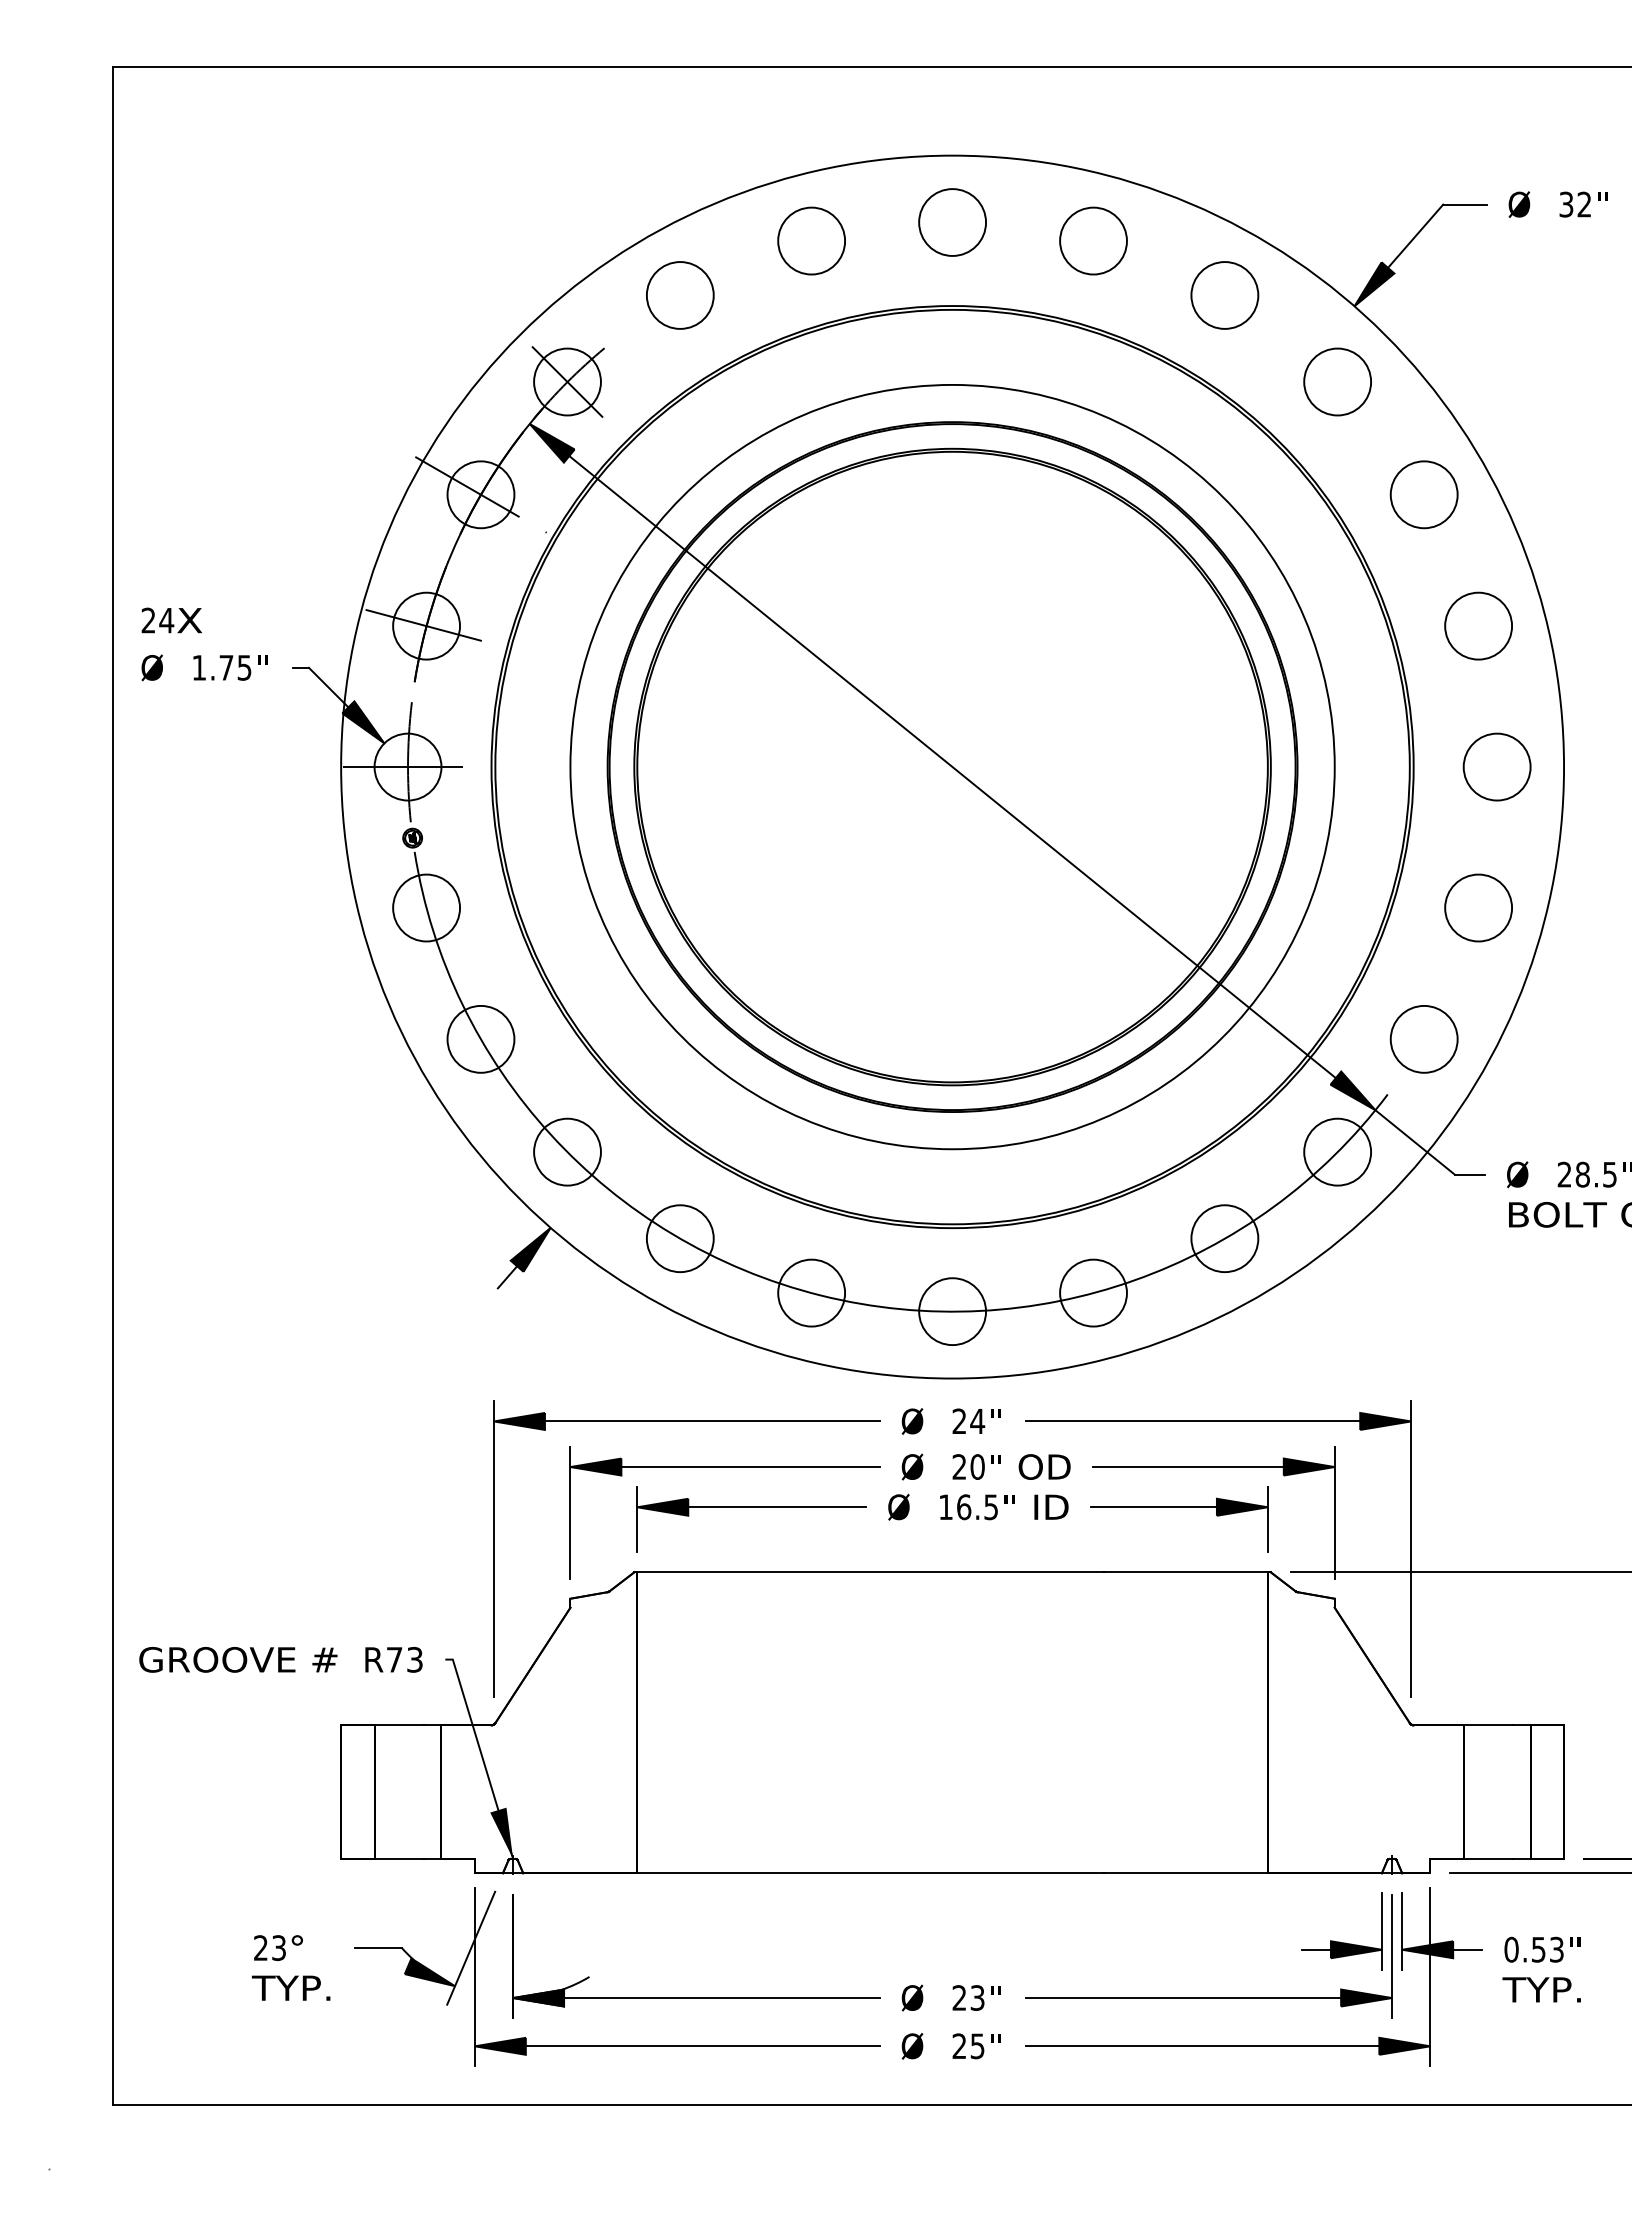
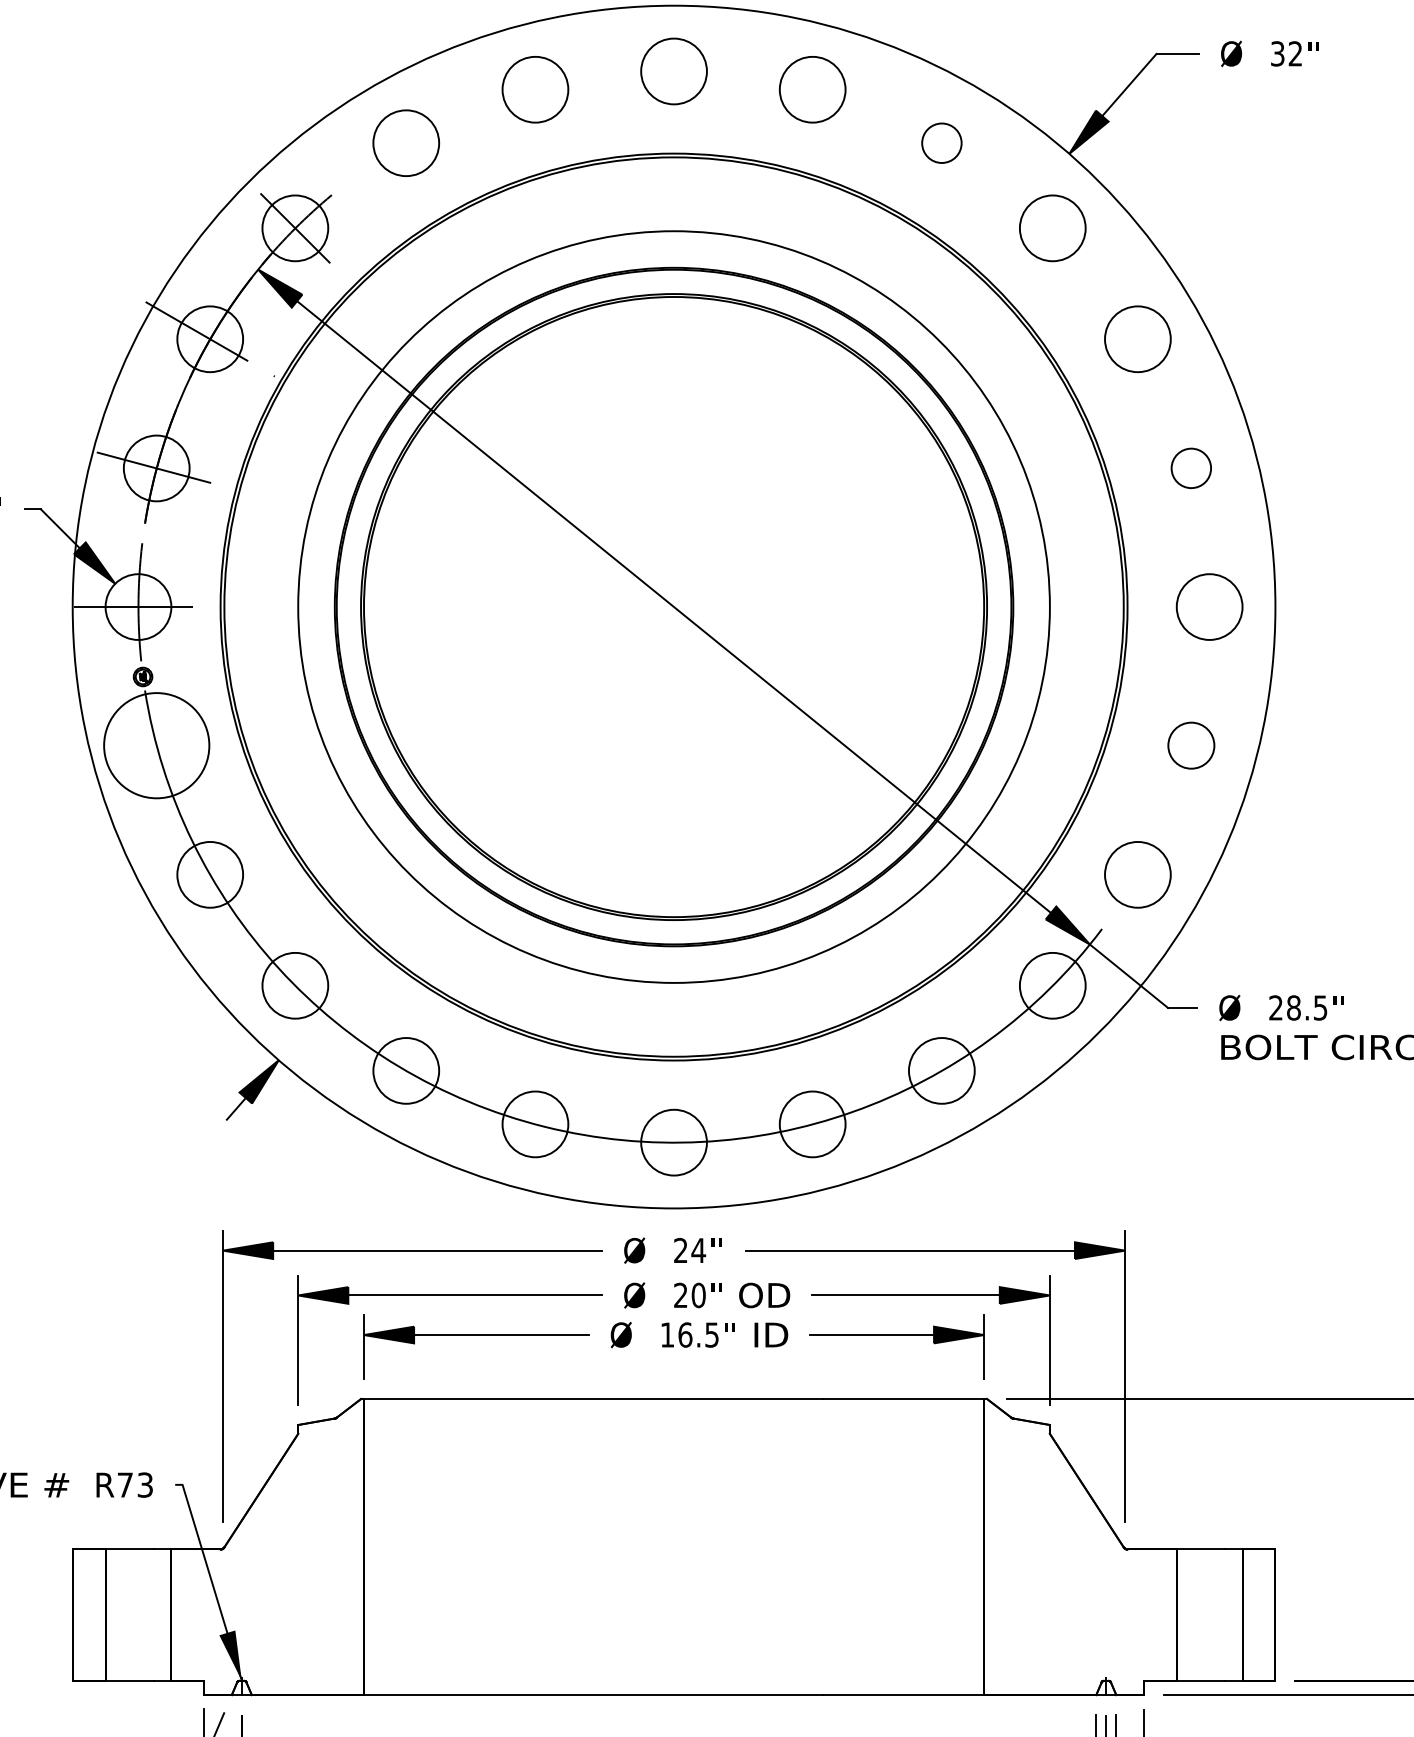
circle: (1224, 295) -> (941, 143), size x0.6
circle: (1478, 625) -> (1191, 467), size x0.6
circle: (426, 907) -> (156, 745), size x1.6
circle: (1478, 907) -> (1191, 745), size x0.7

